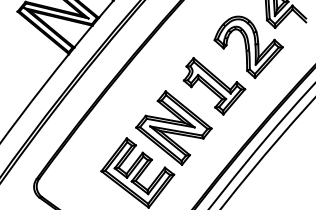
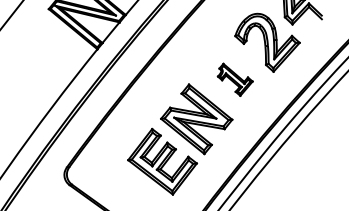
part: (214, 86) -> (235, 79), size x0.6

